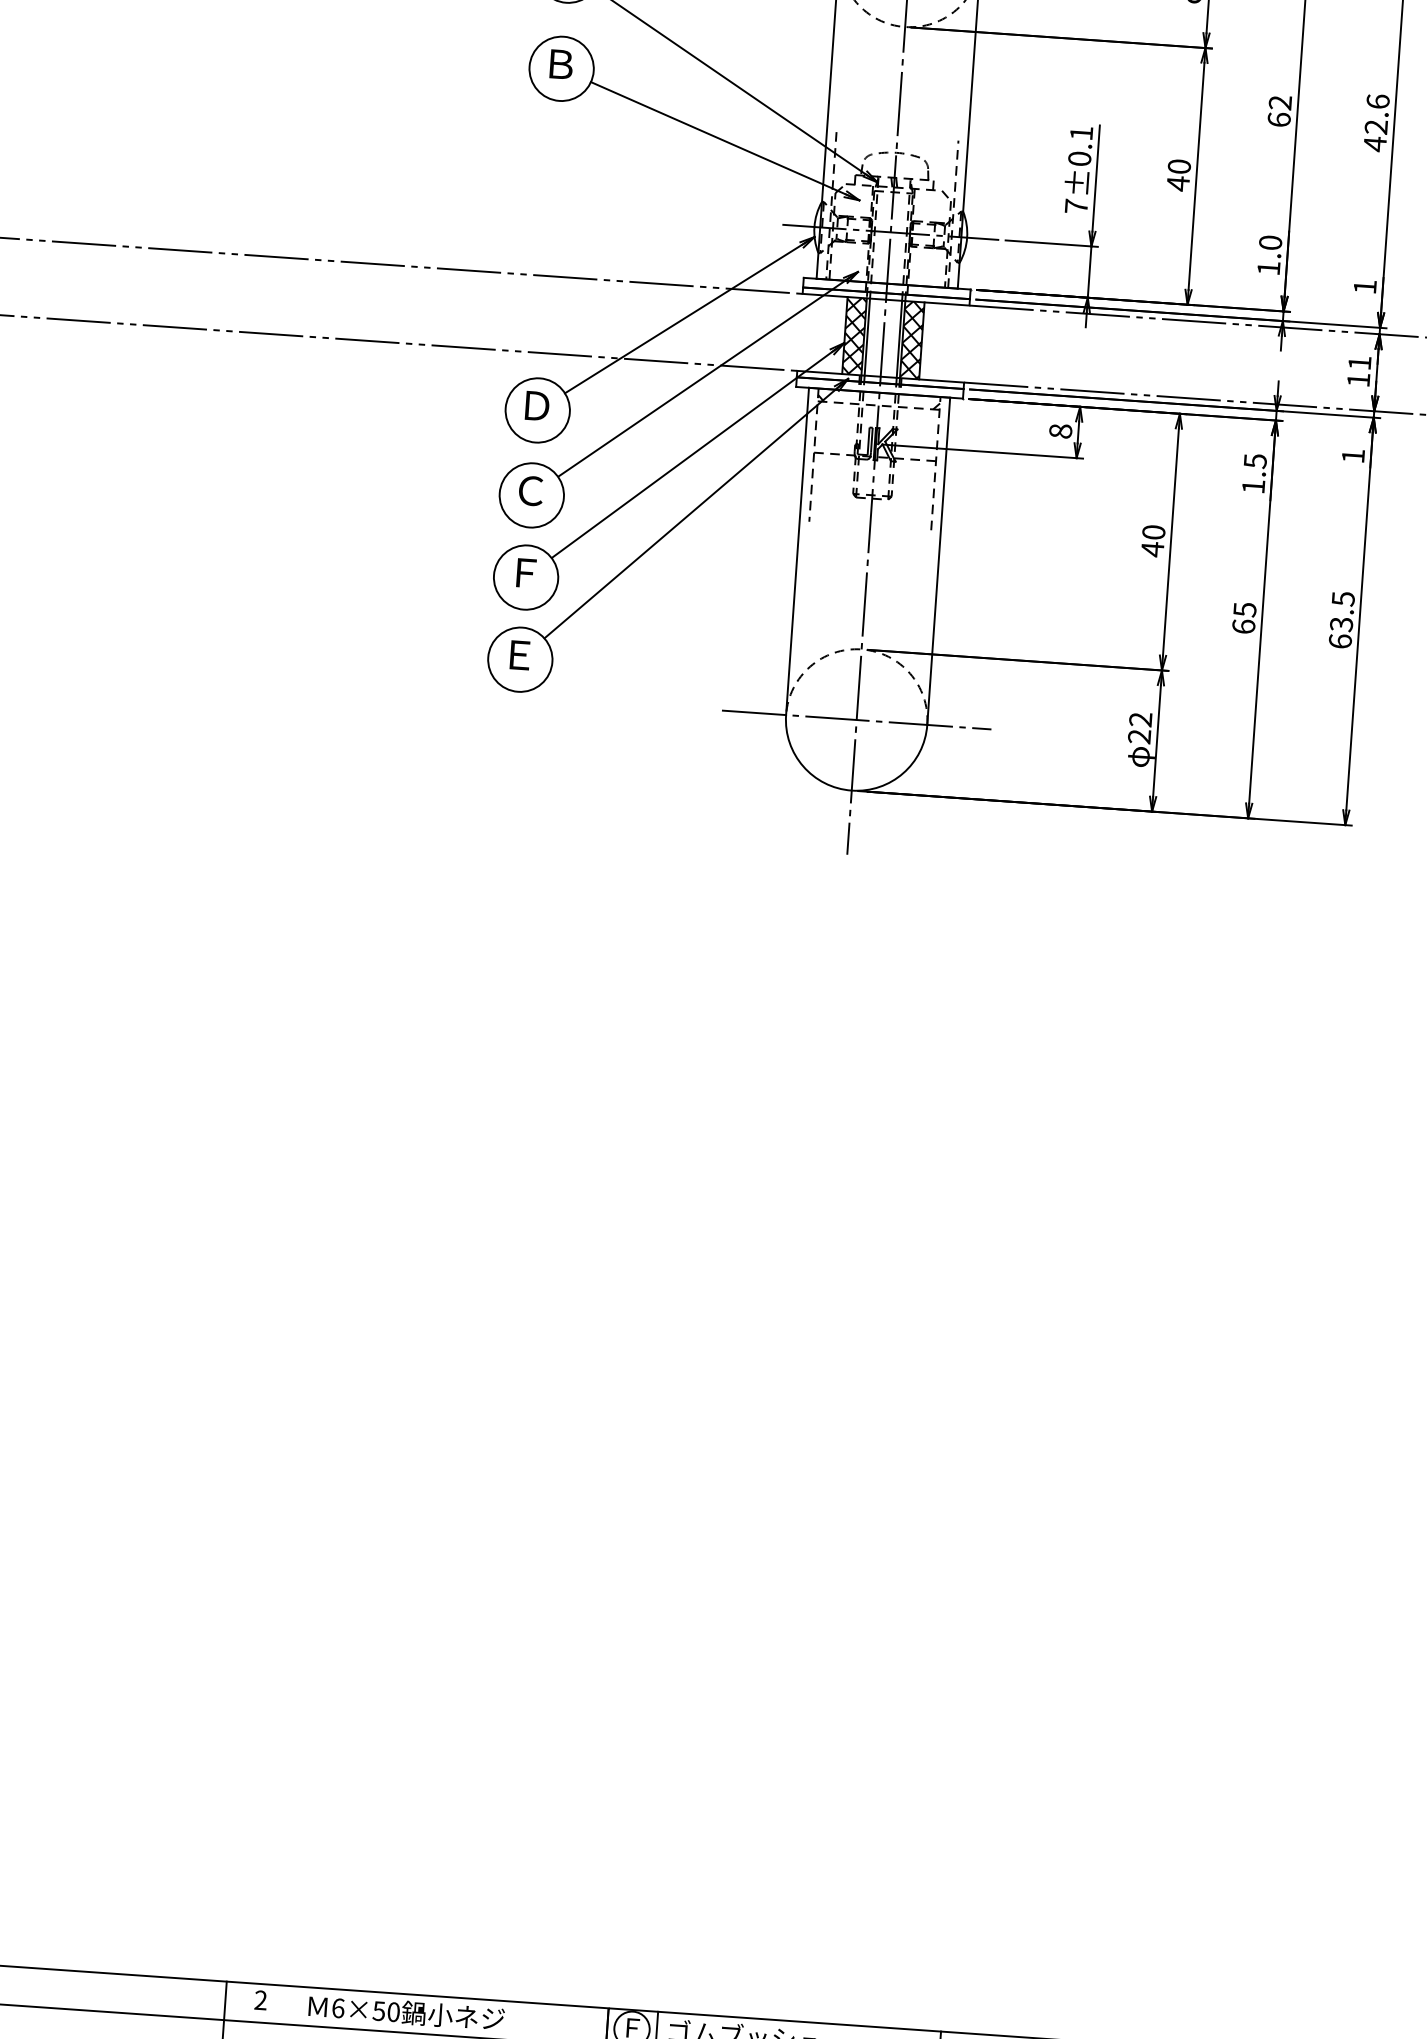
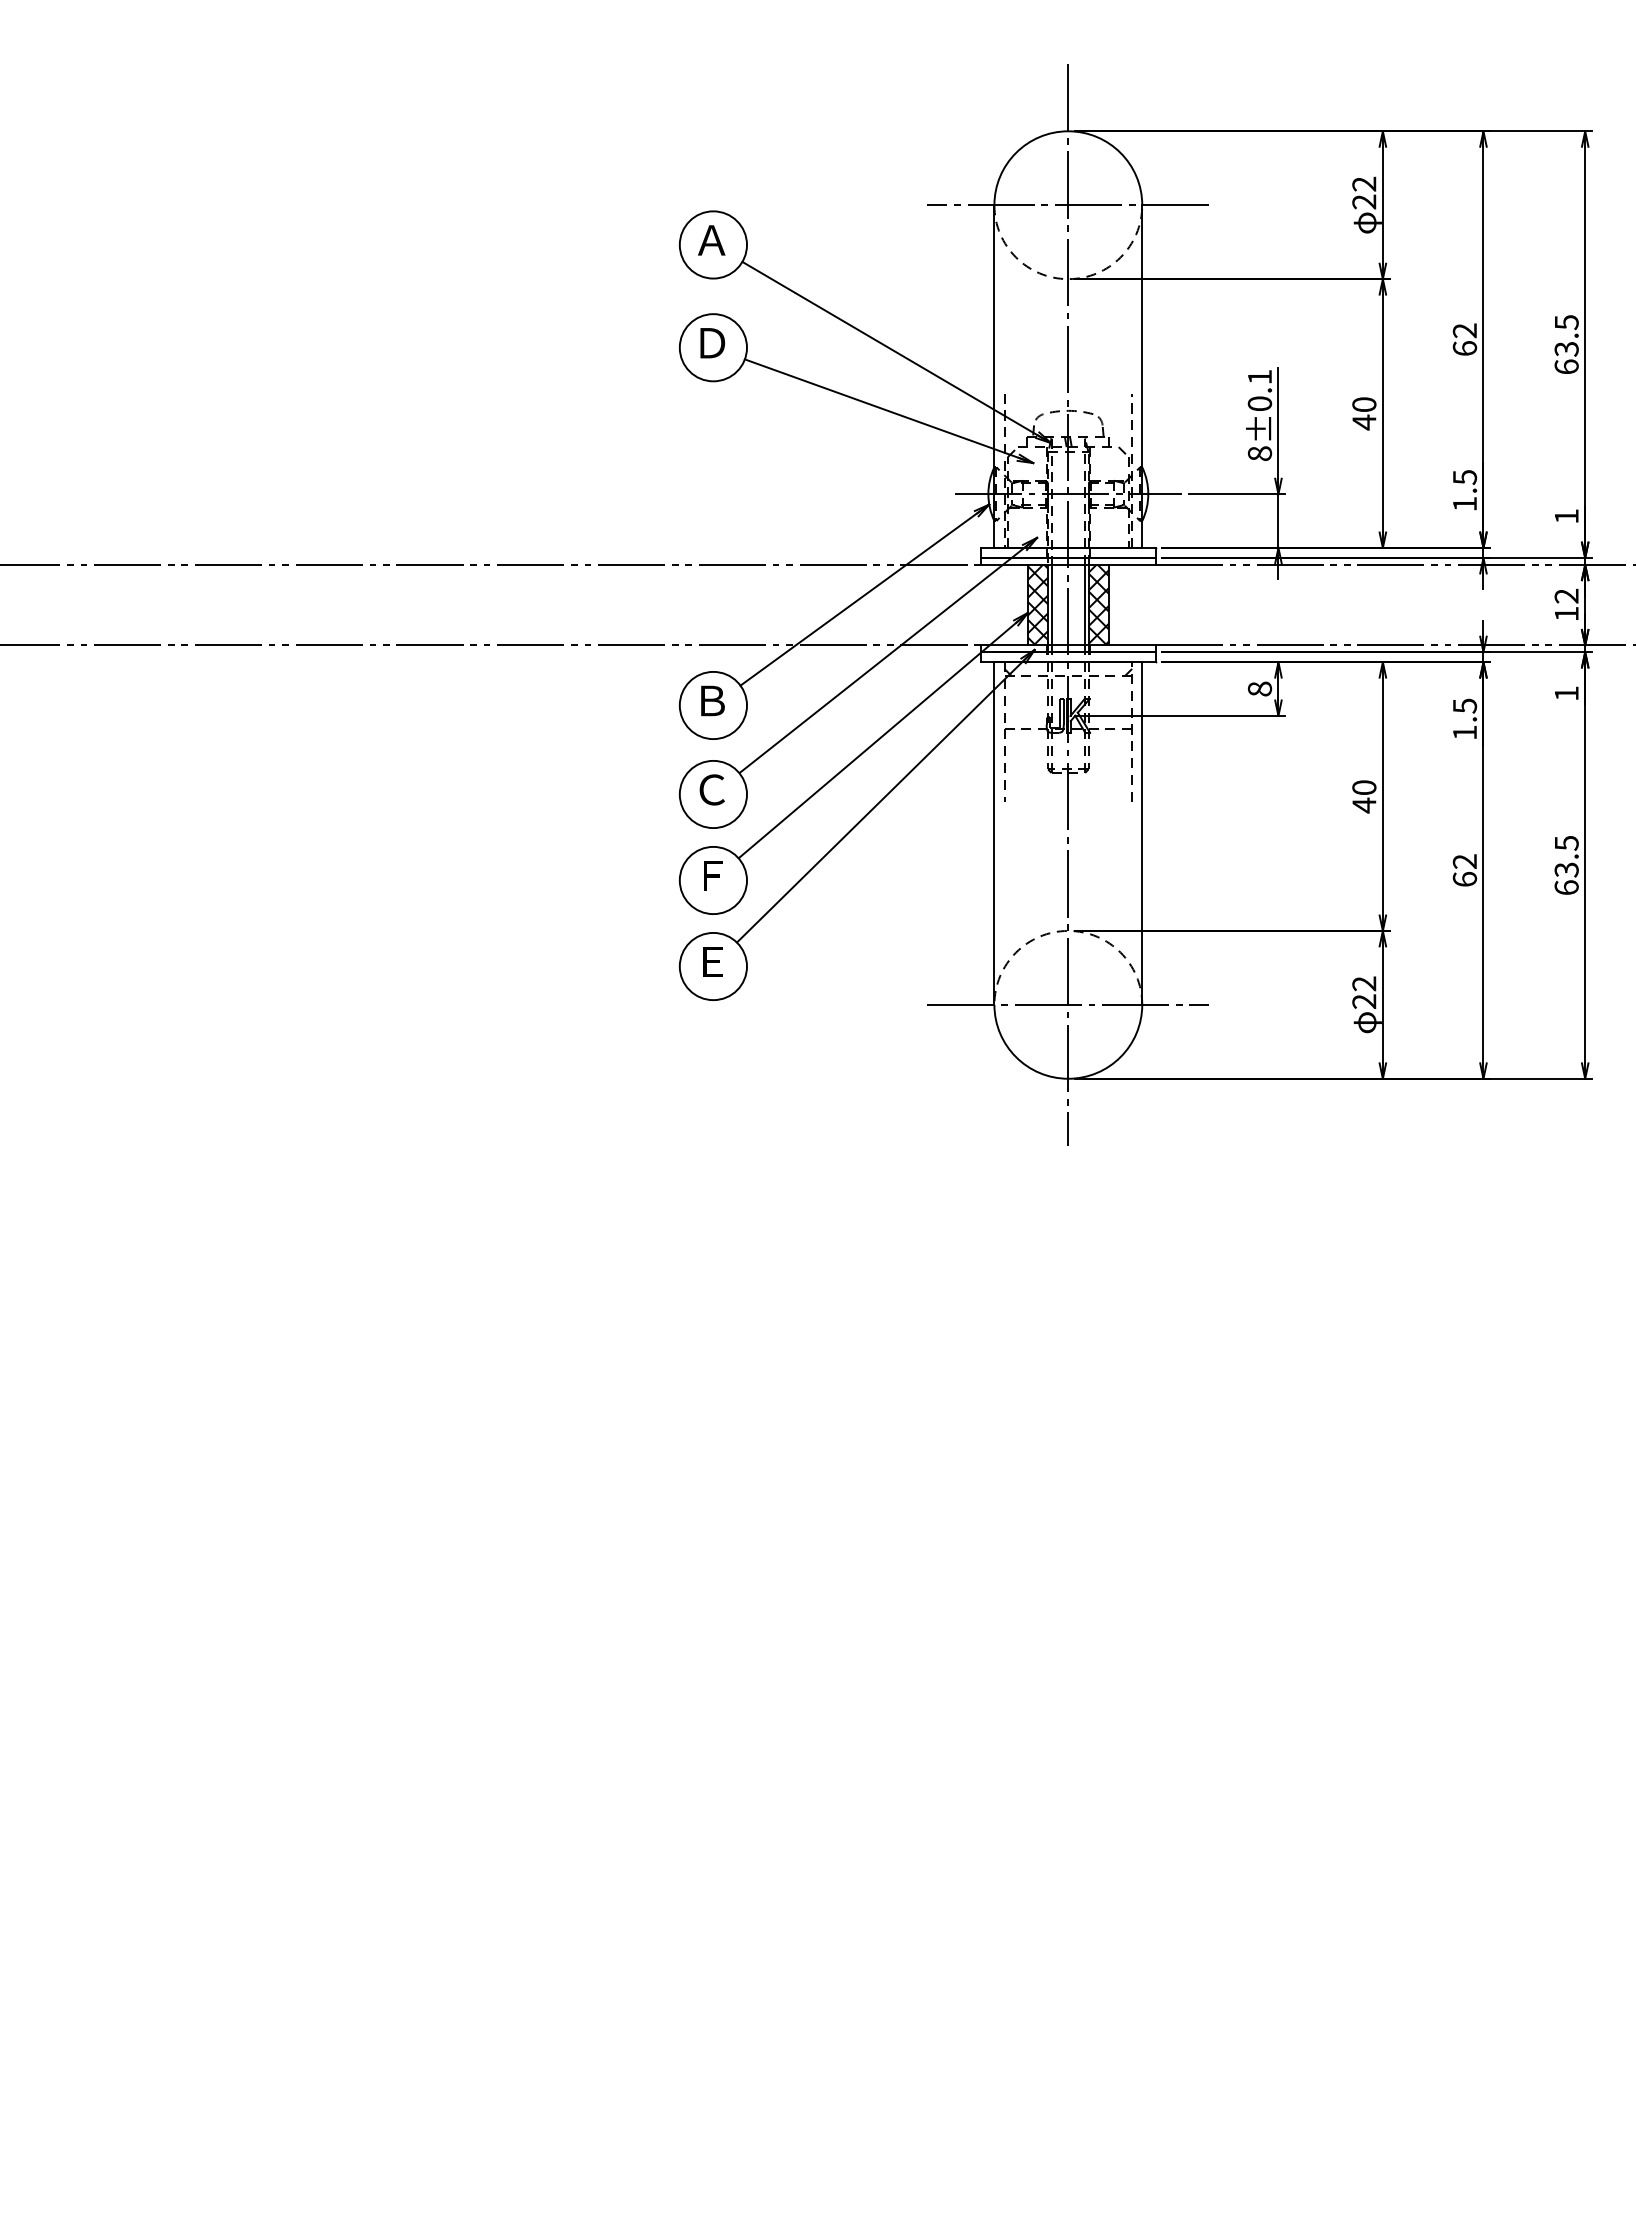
text: (561, 64) -> (712, 343), Ｂ -> Ｄ
text: (1376, 123) -> (1566, 345), 42.6 -> 63.5
text: (1076, 206) -> (1259, 453), 7±0.1 -> 8±0.1
text: (1270, 242) -> (1464, 477), 1.0 -> 1.5
text: (1359, 362) -> (1566, 595), 11 -> 12
text: (537, 405) -> (712, 700), Ｄ -> Ｂ
text: (1244, 609) -> (1464, 861), 65 -> 62

